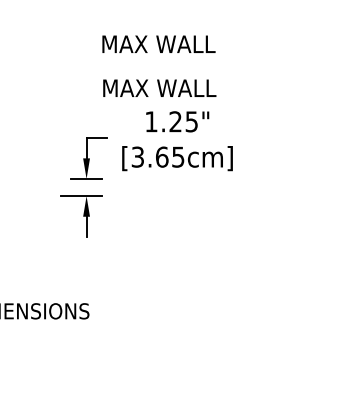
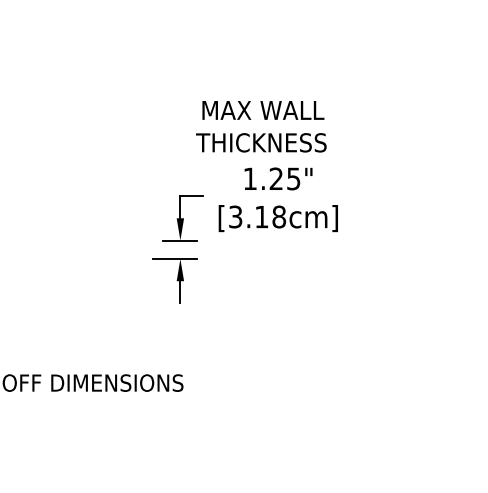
text: (159, 44) -> (263, 110), moved
text: (161, 87) -> (261, 142), MAX WALL -> THICKNESS
text: (170, 156) -> (270, 216), [3.65cm] -> [3.18cm]

